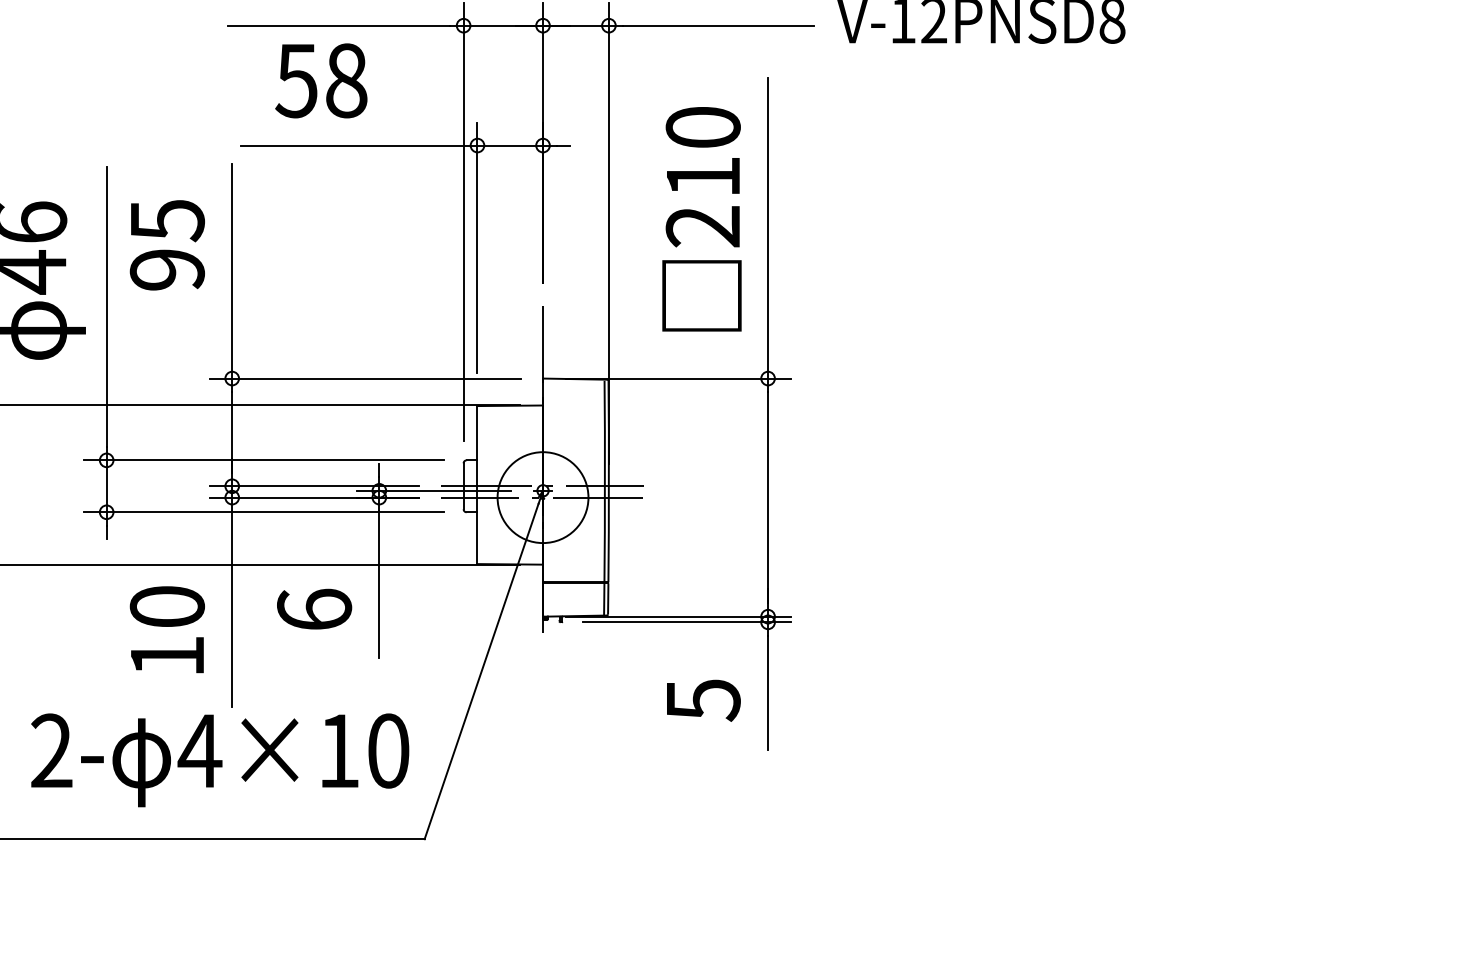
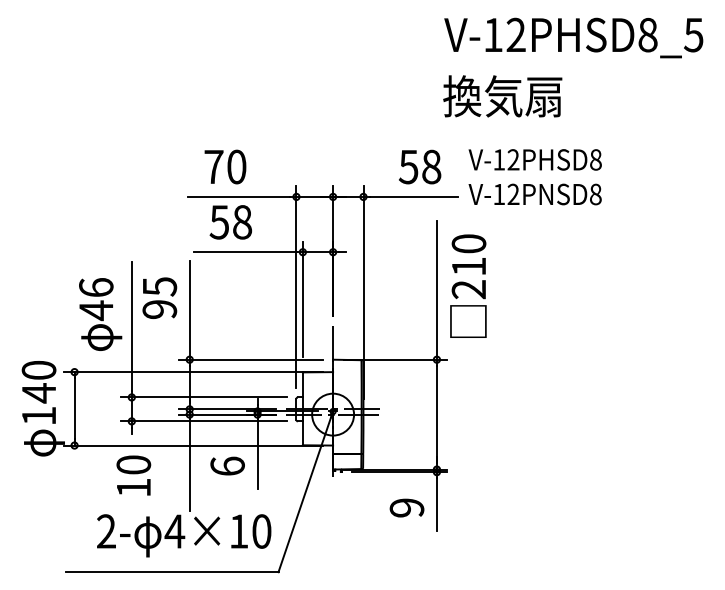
text: (702, 217) -> (468, 285), moved
text: (166, 629) -> (133, 475), moved
text: (702, 698) -> (406, 507), 5 -> 9

